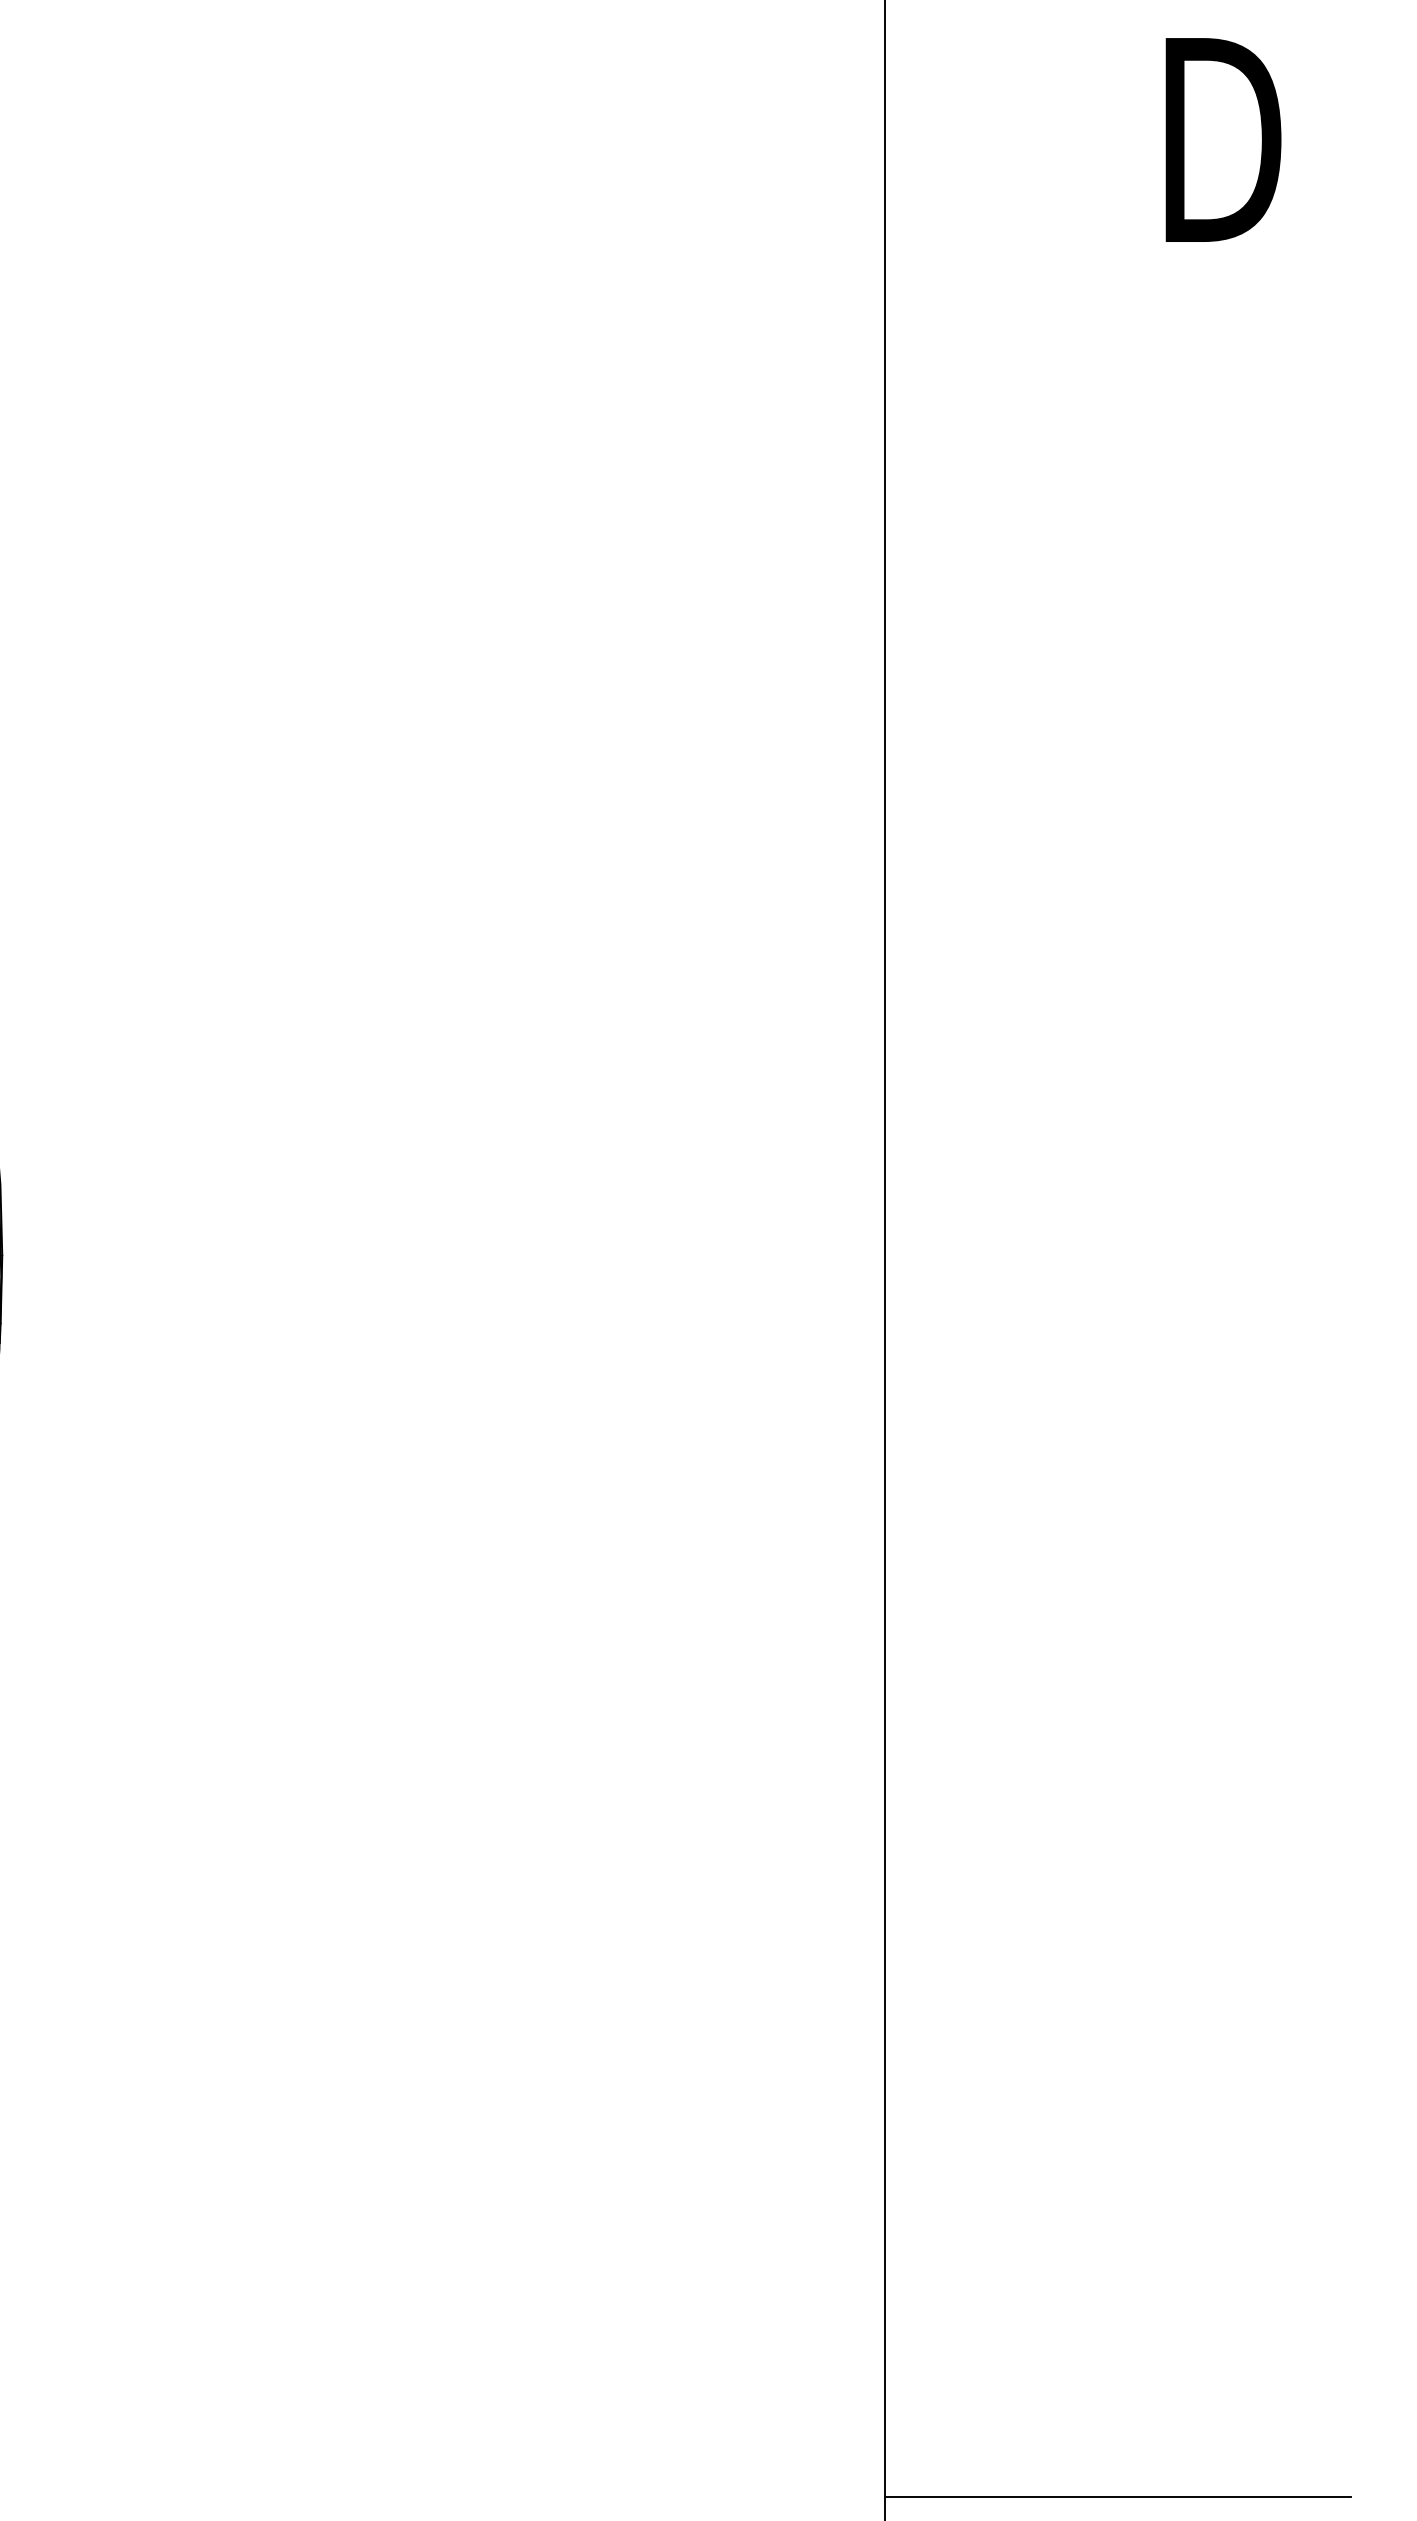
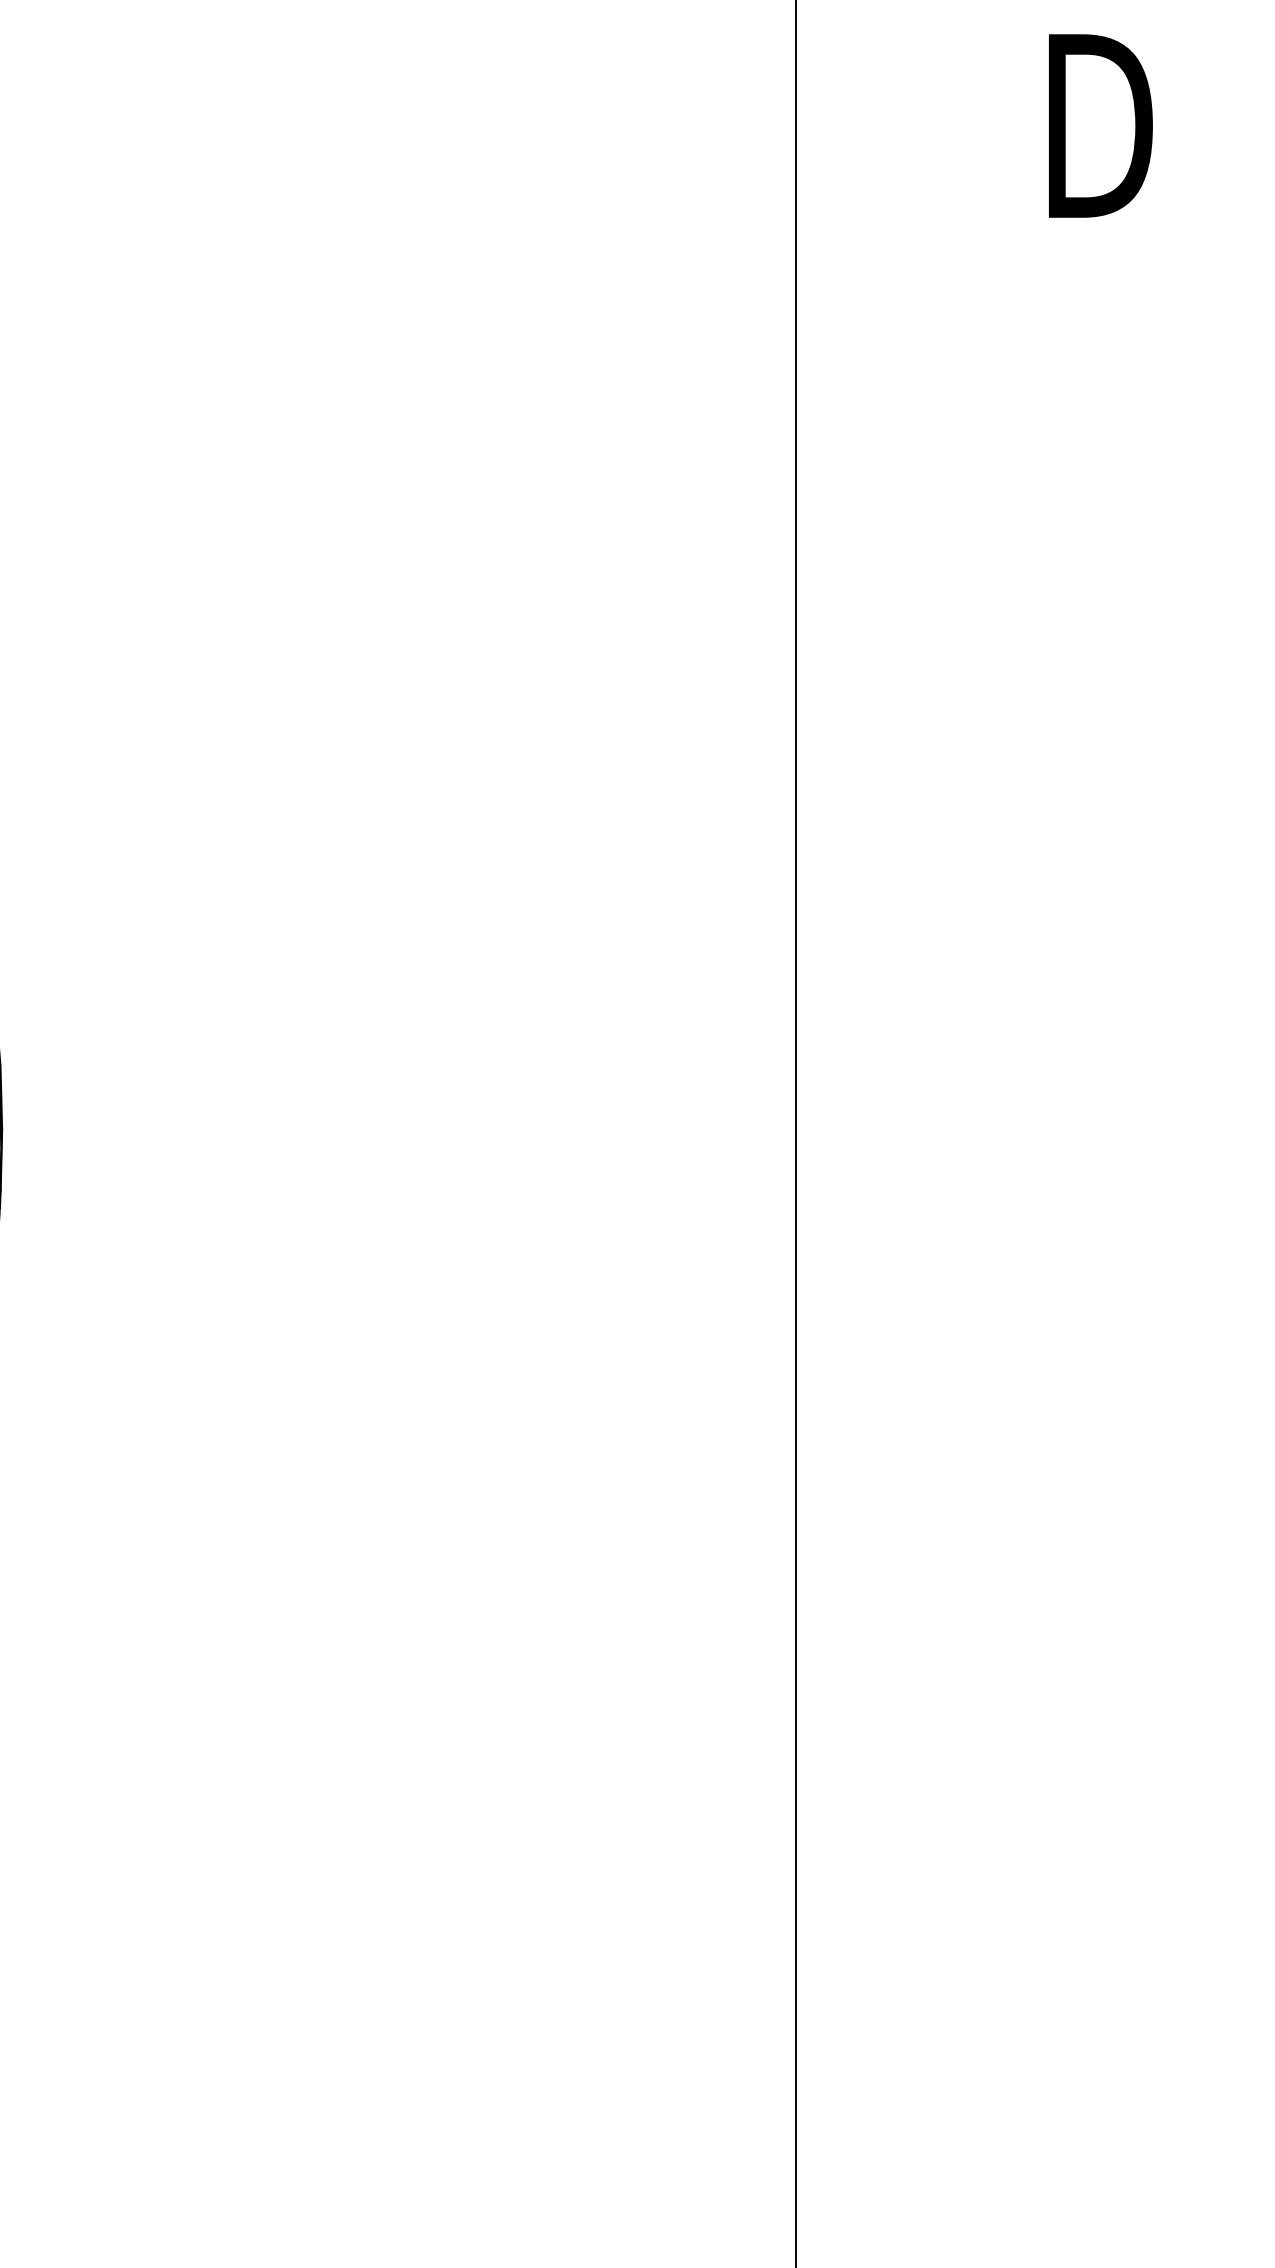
line: (1118, 2497) -> (1006, 2246), removed

